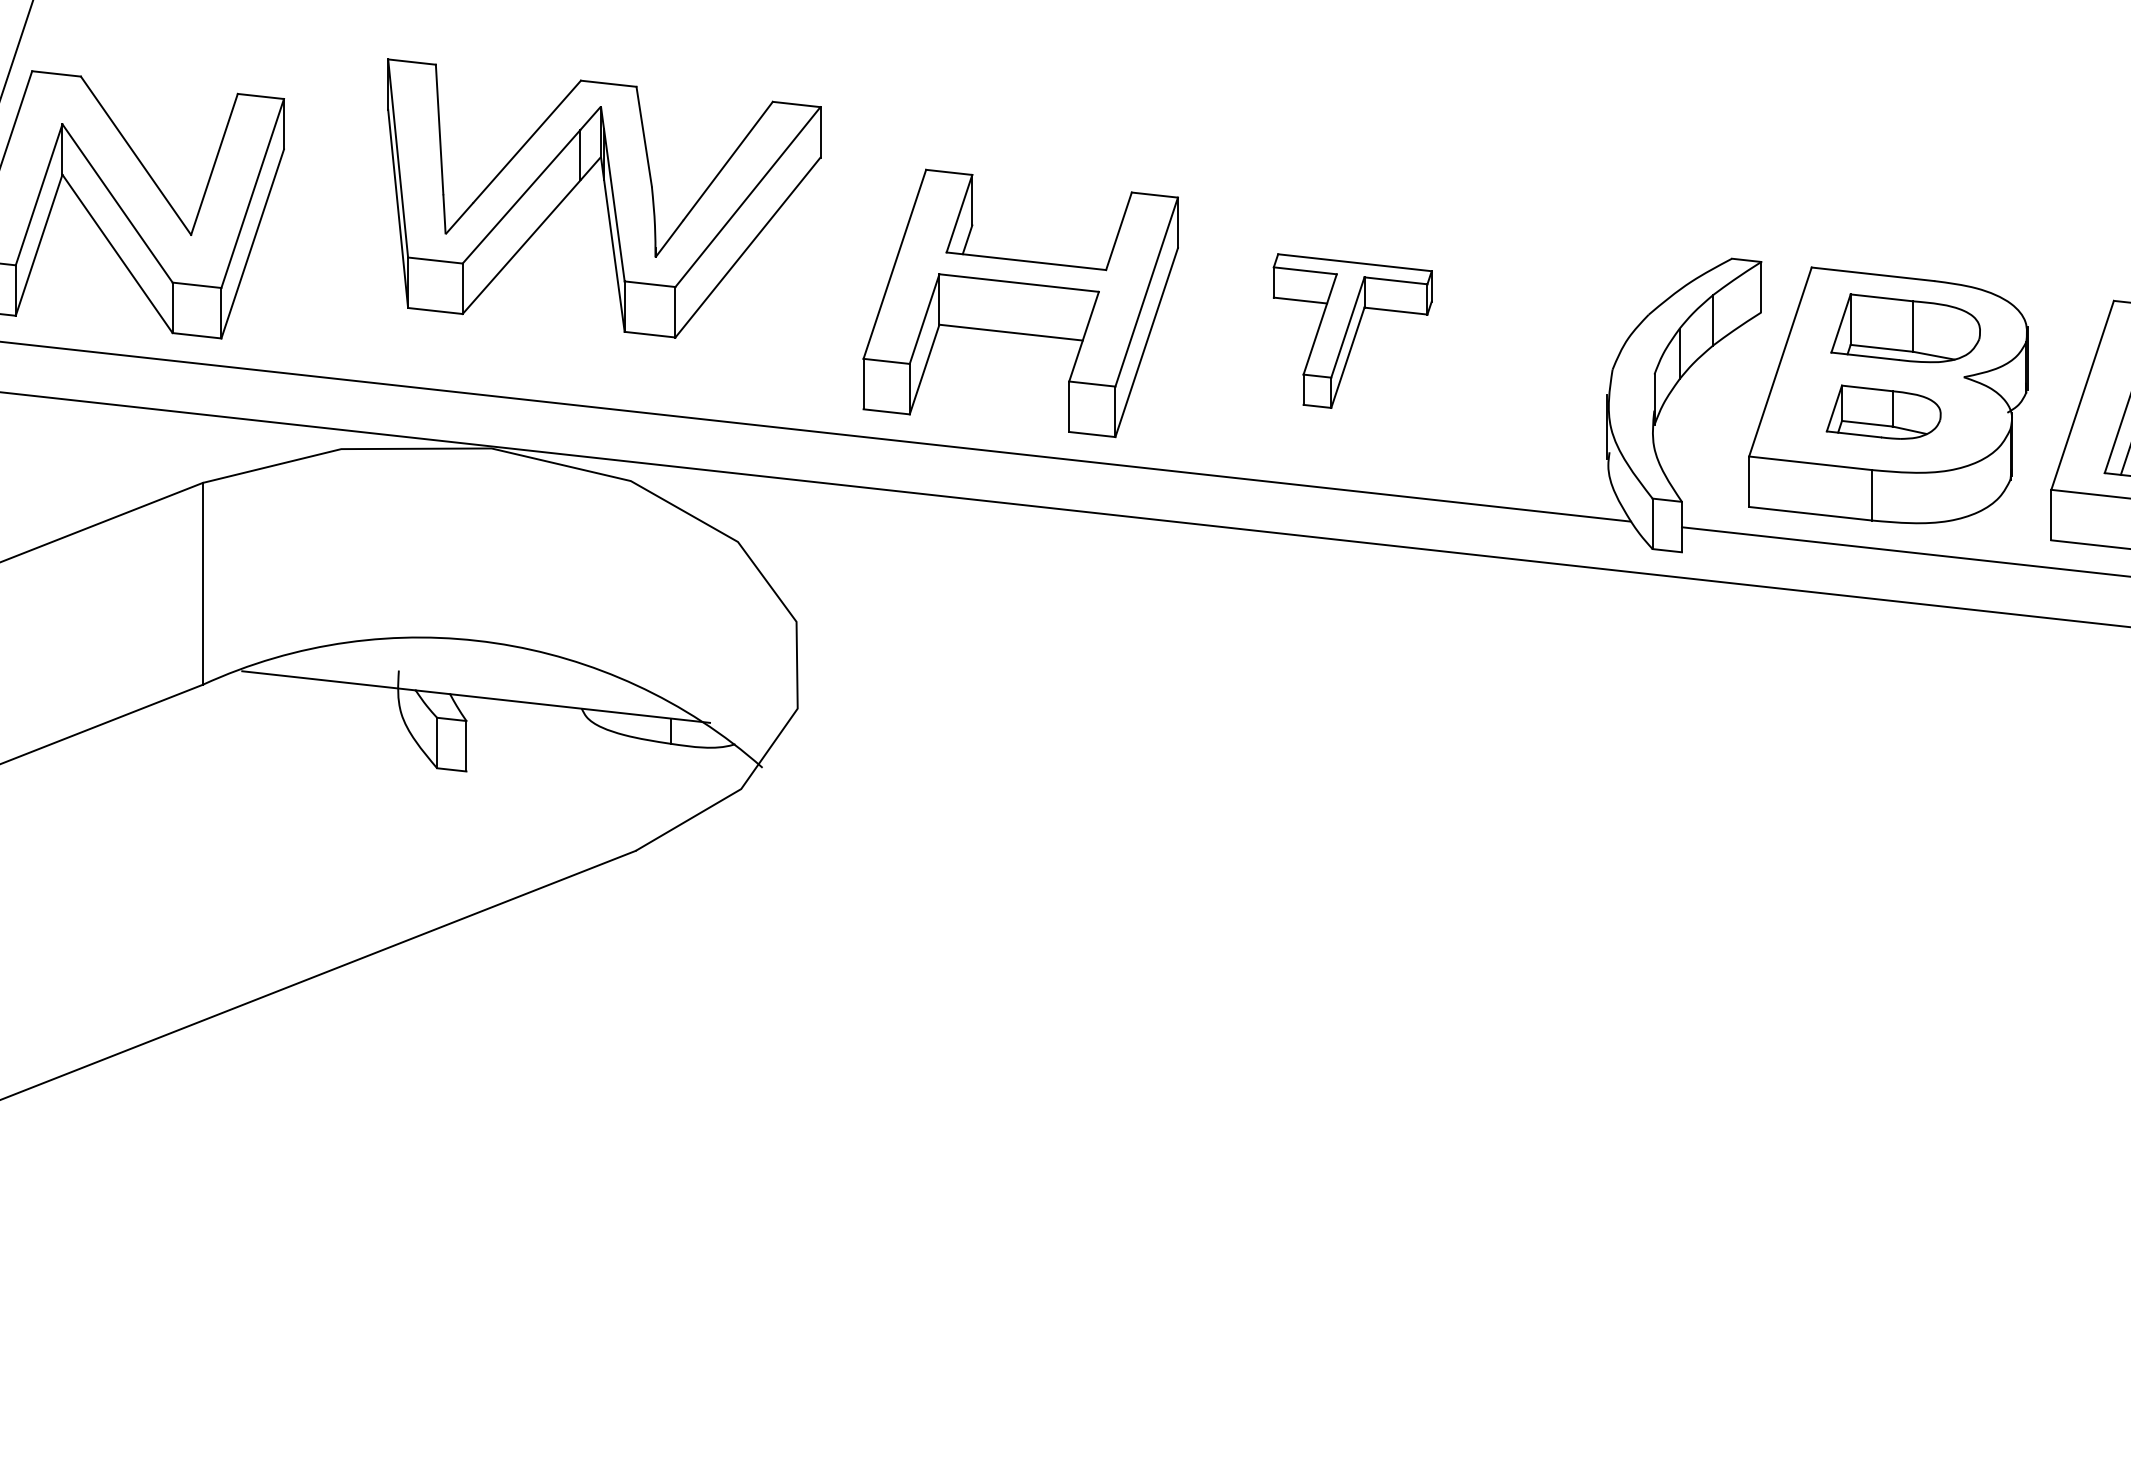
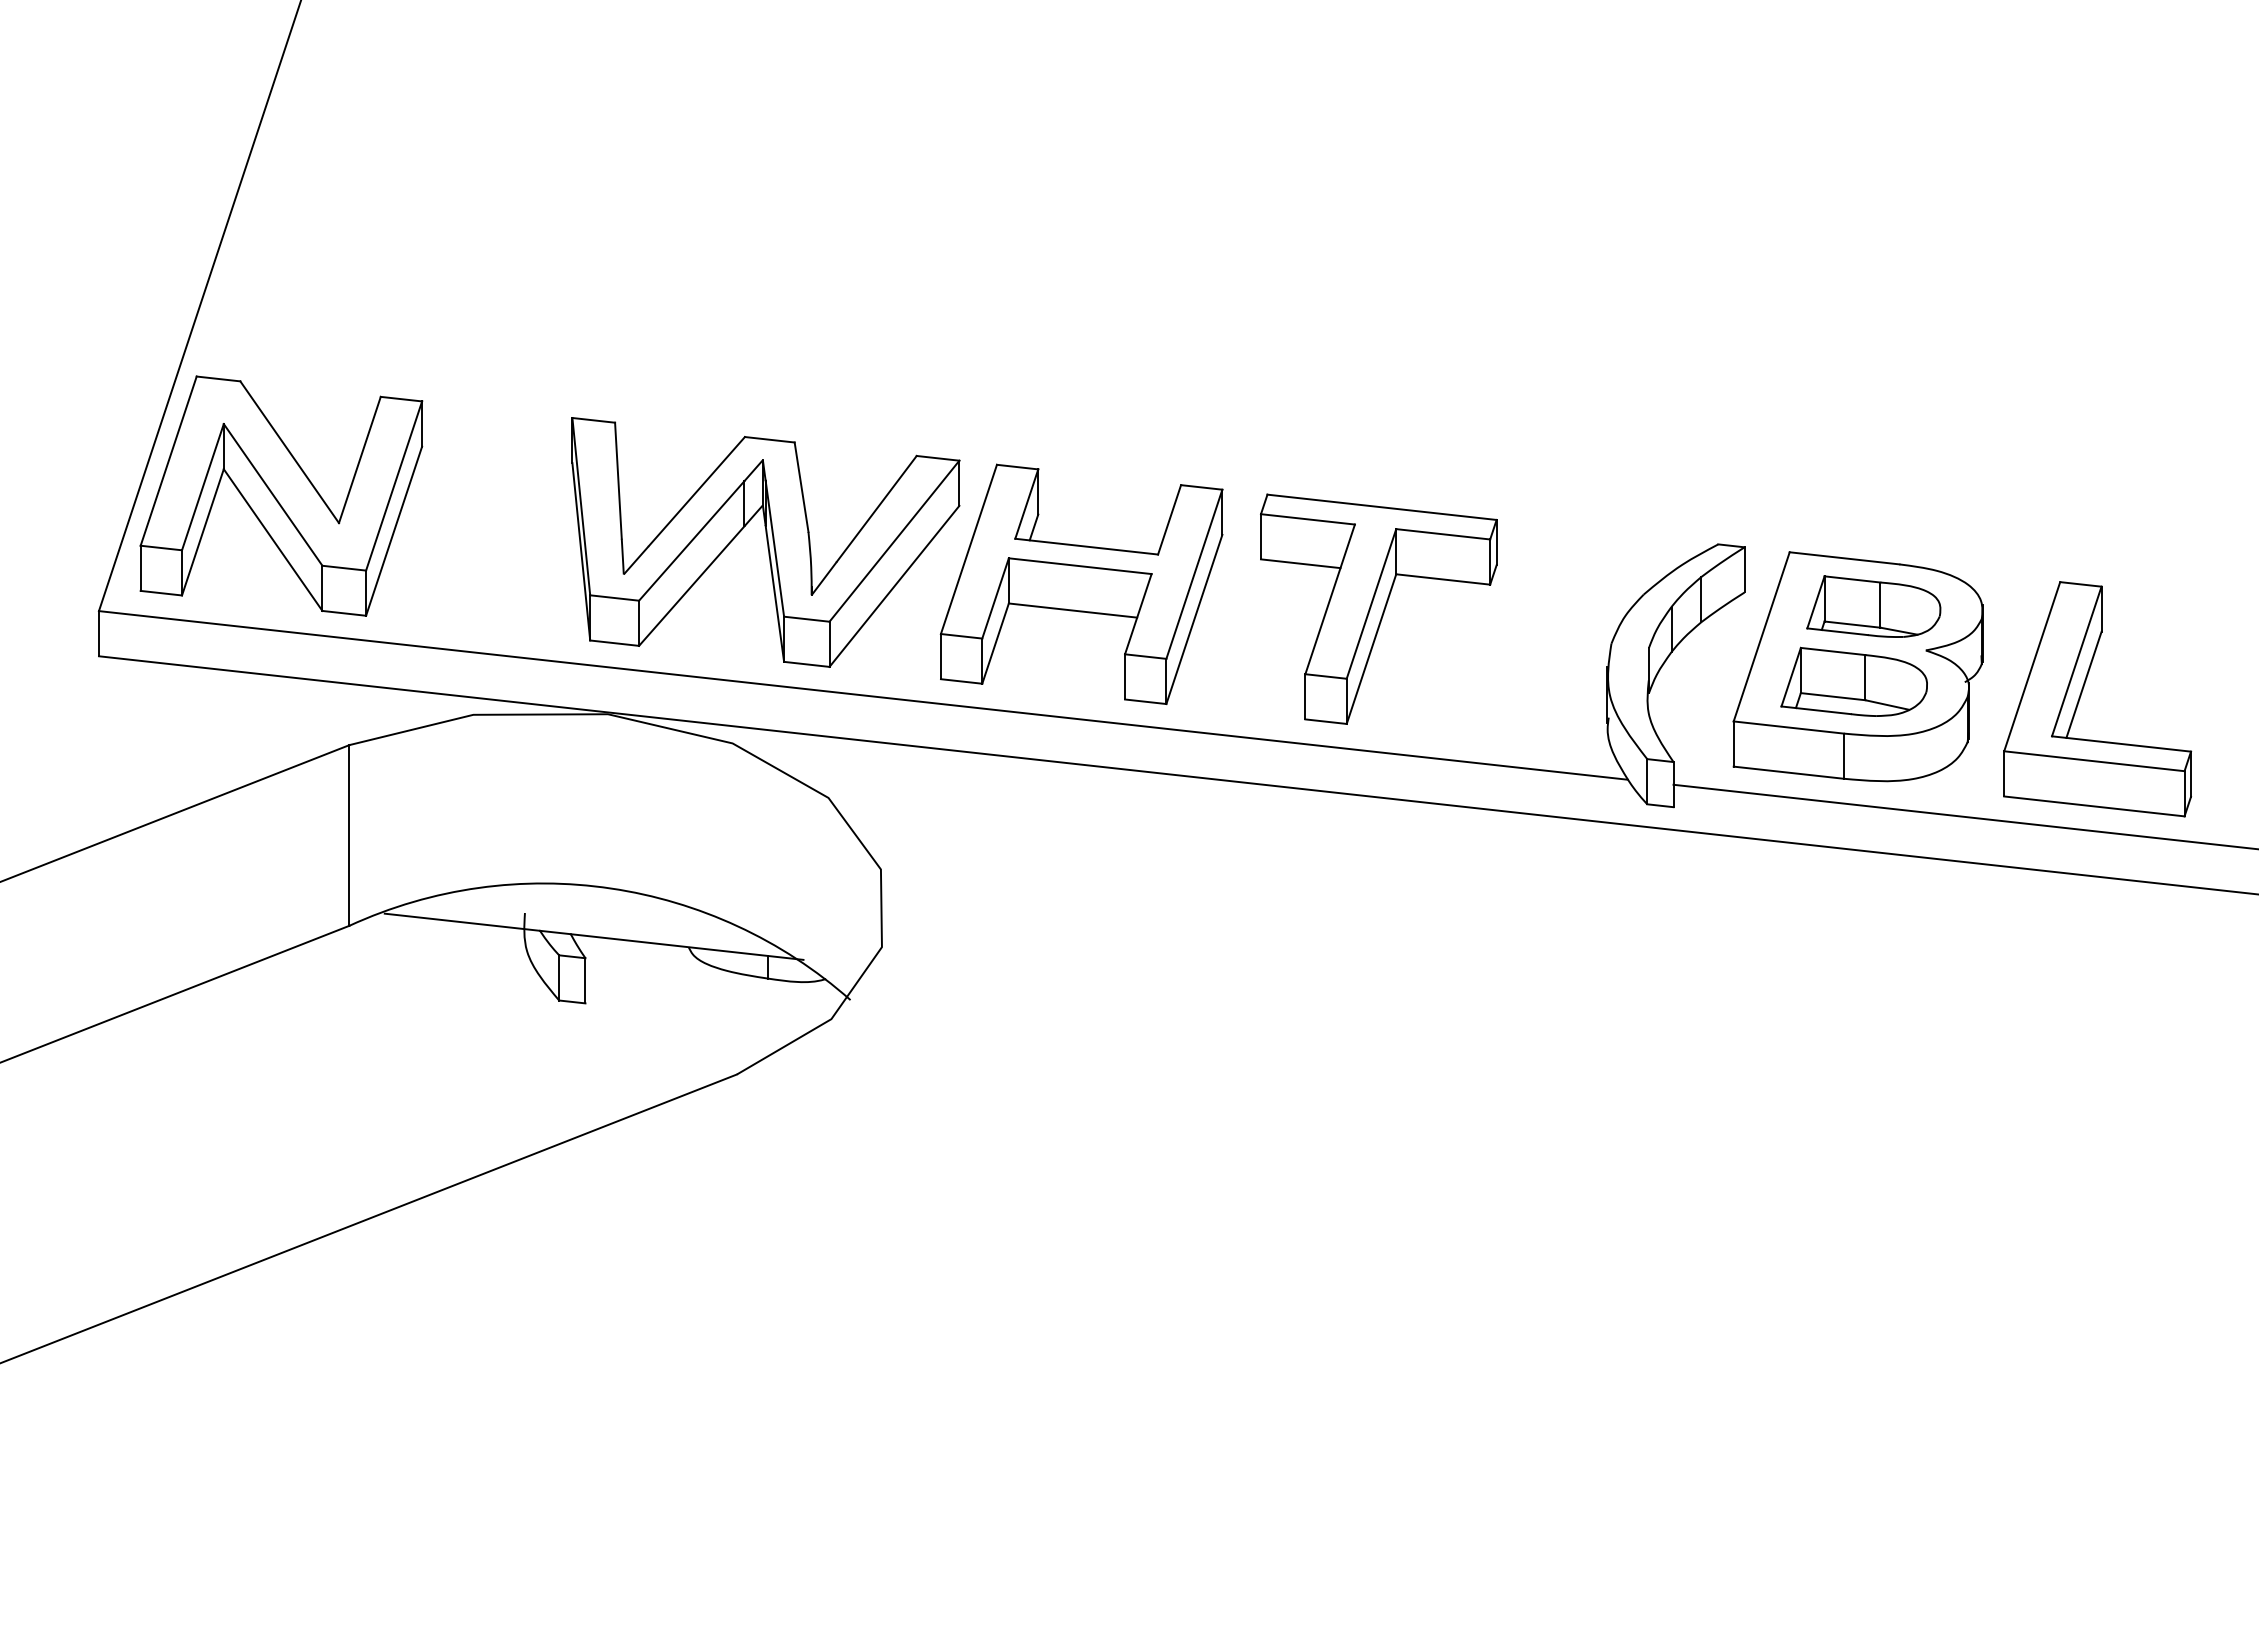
part: (603, 198) -> (765, 542), moved
part: (1352, 330) -> (1378, 608), size x1.67
part: (1882, 411) -> (1853, 681), size x1.43

